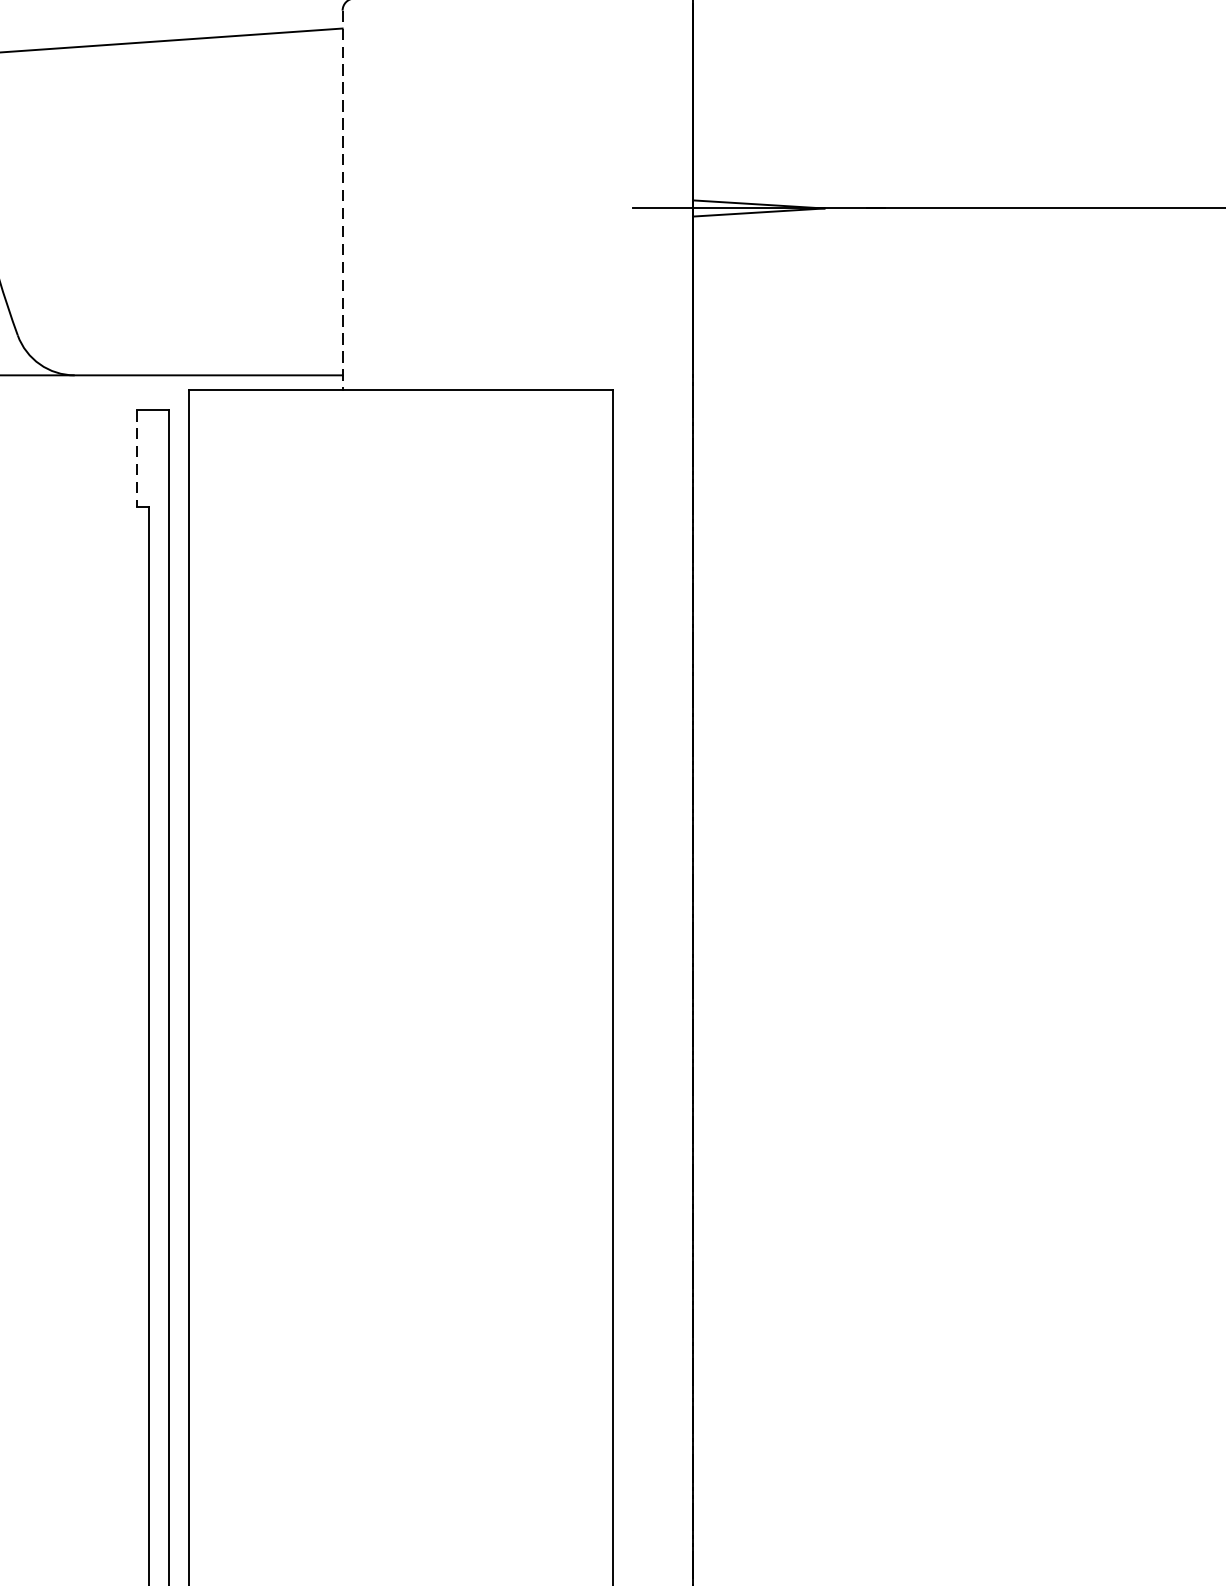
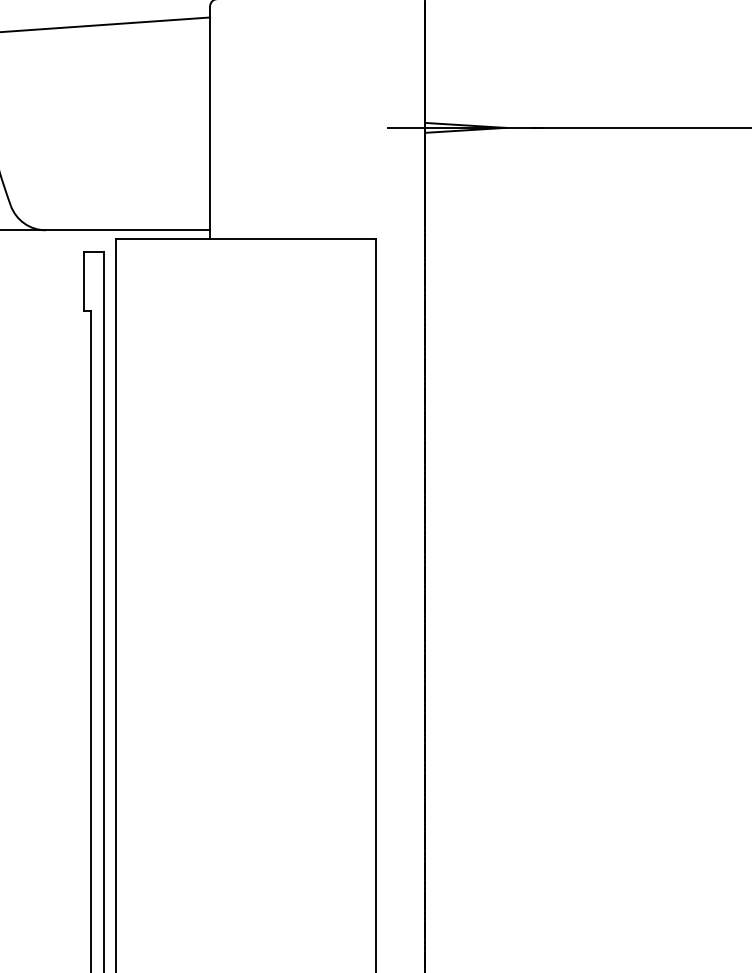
line: (343, 201) -> (210, 123), dashed -> solid
line: (136, 458) -> (83, 281), dashed -> solid

